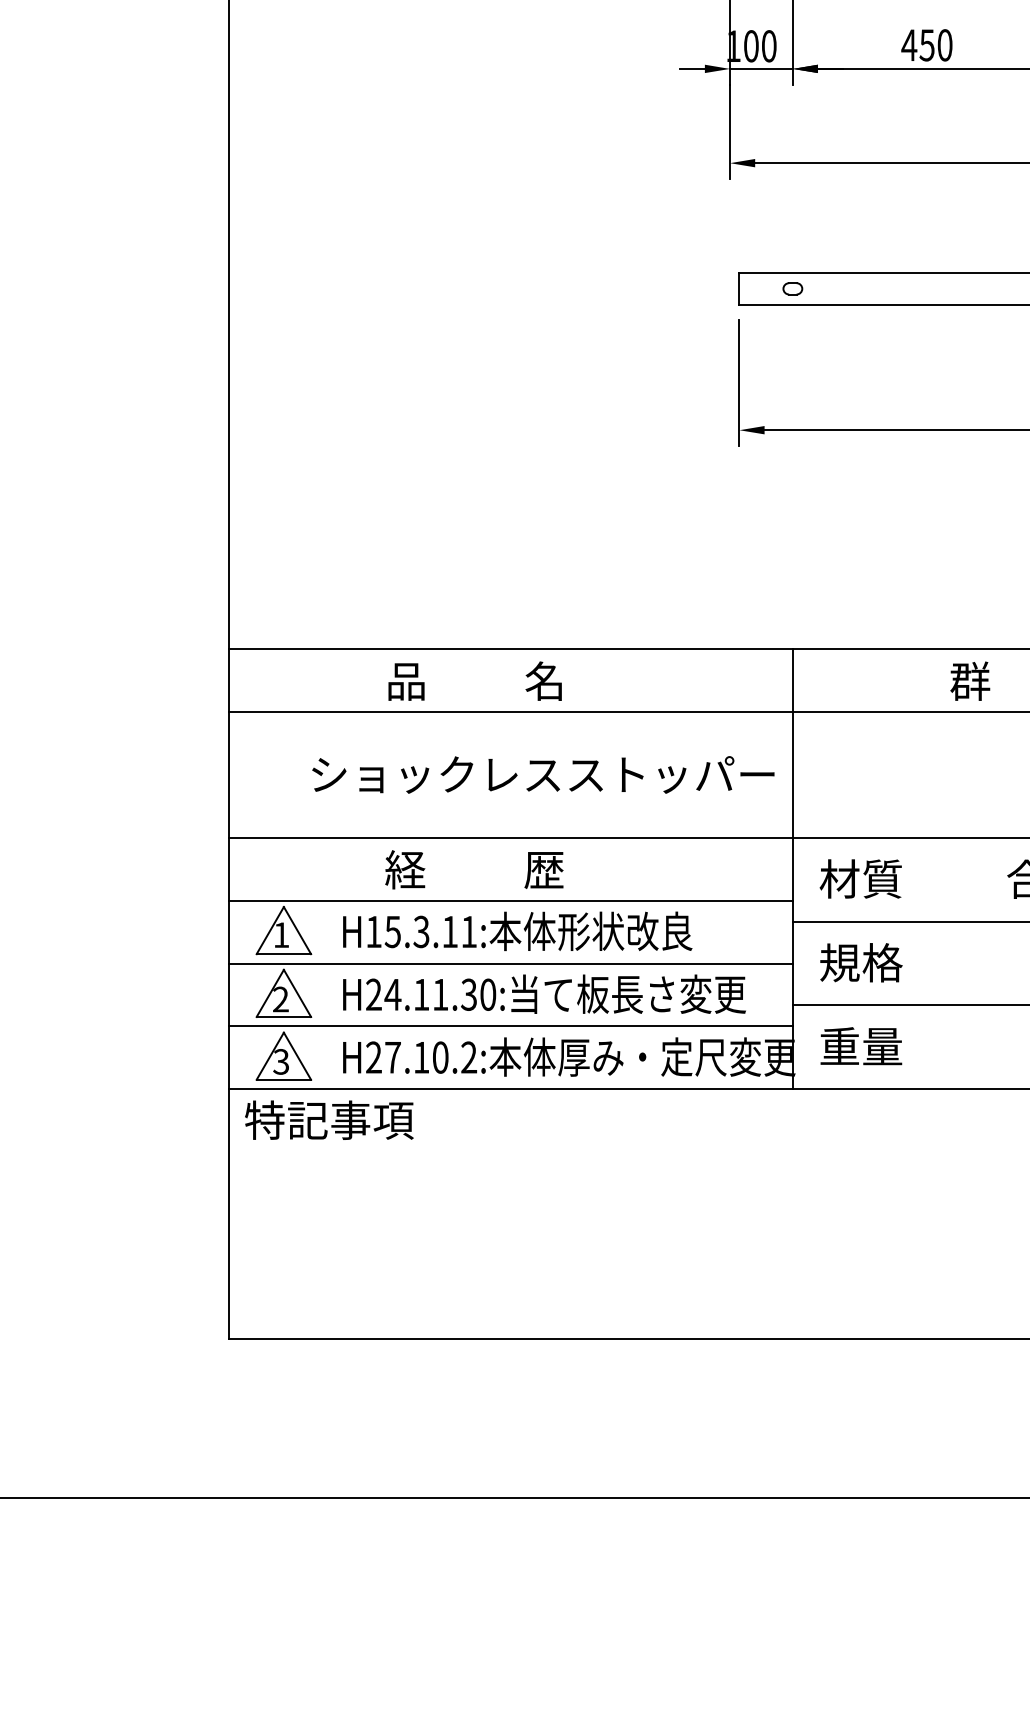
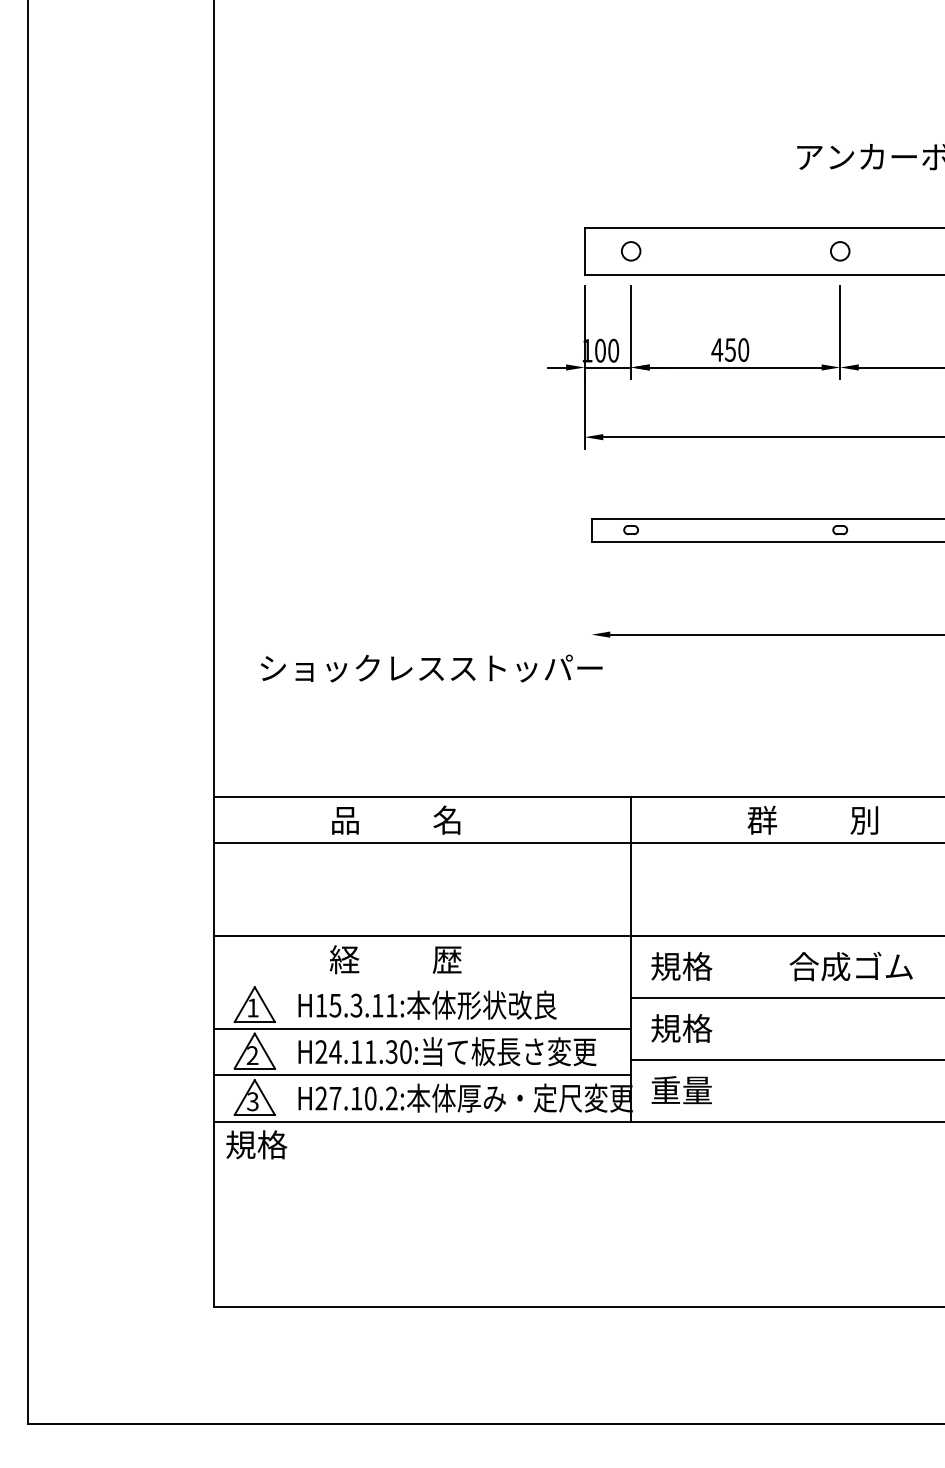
line: (739, 382) -> (591, 599), removed
text: (543, 774) -> (431, 668), moved
text: (860, 877) -> (681, 965), 材質 -> 規格
line: (510, 900) -> (422, 982), removed
text: (329, 1119) -> (288, 1144), 特記事項 -> 規格

